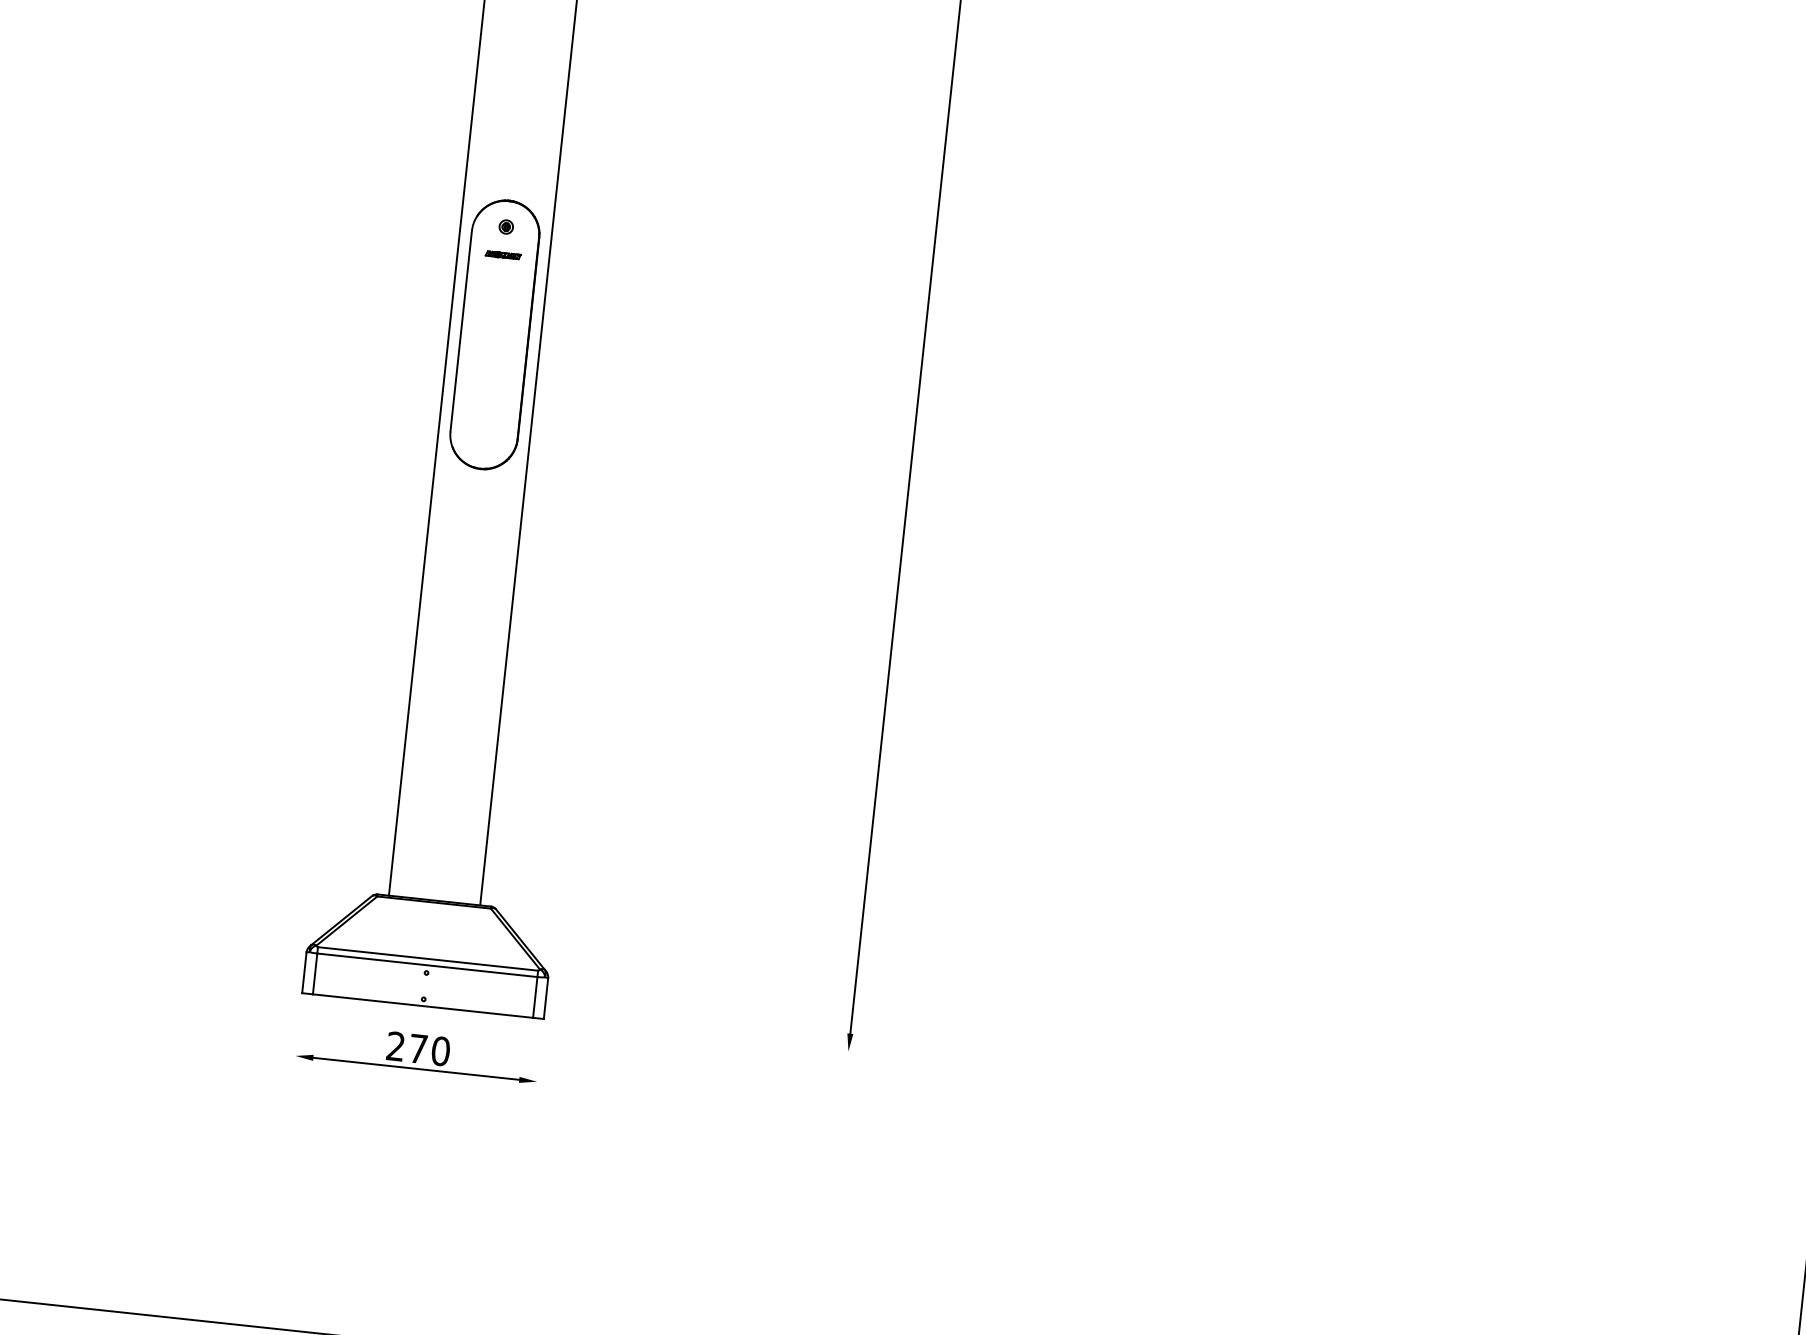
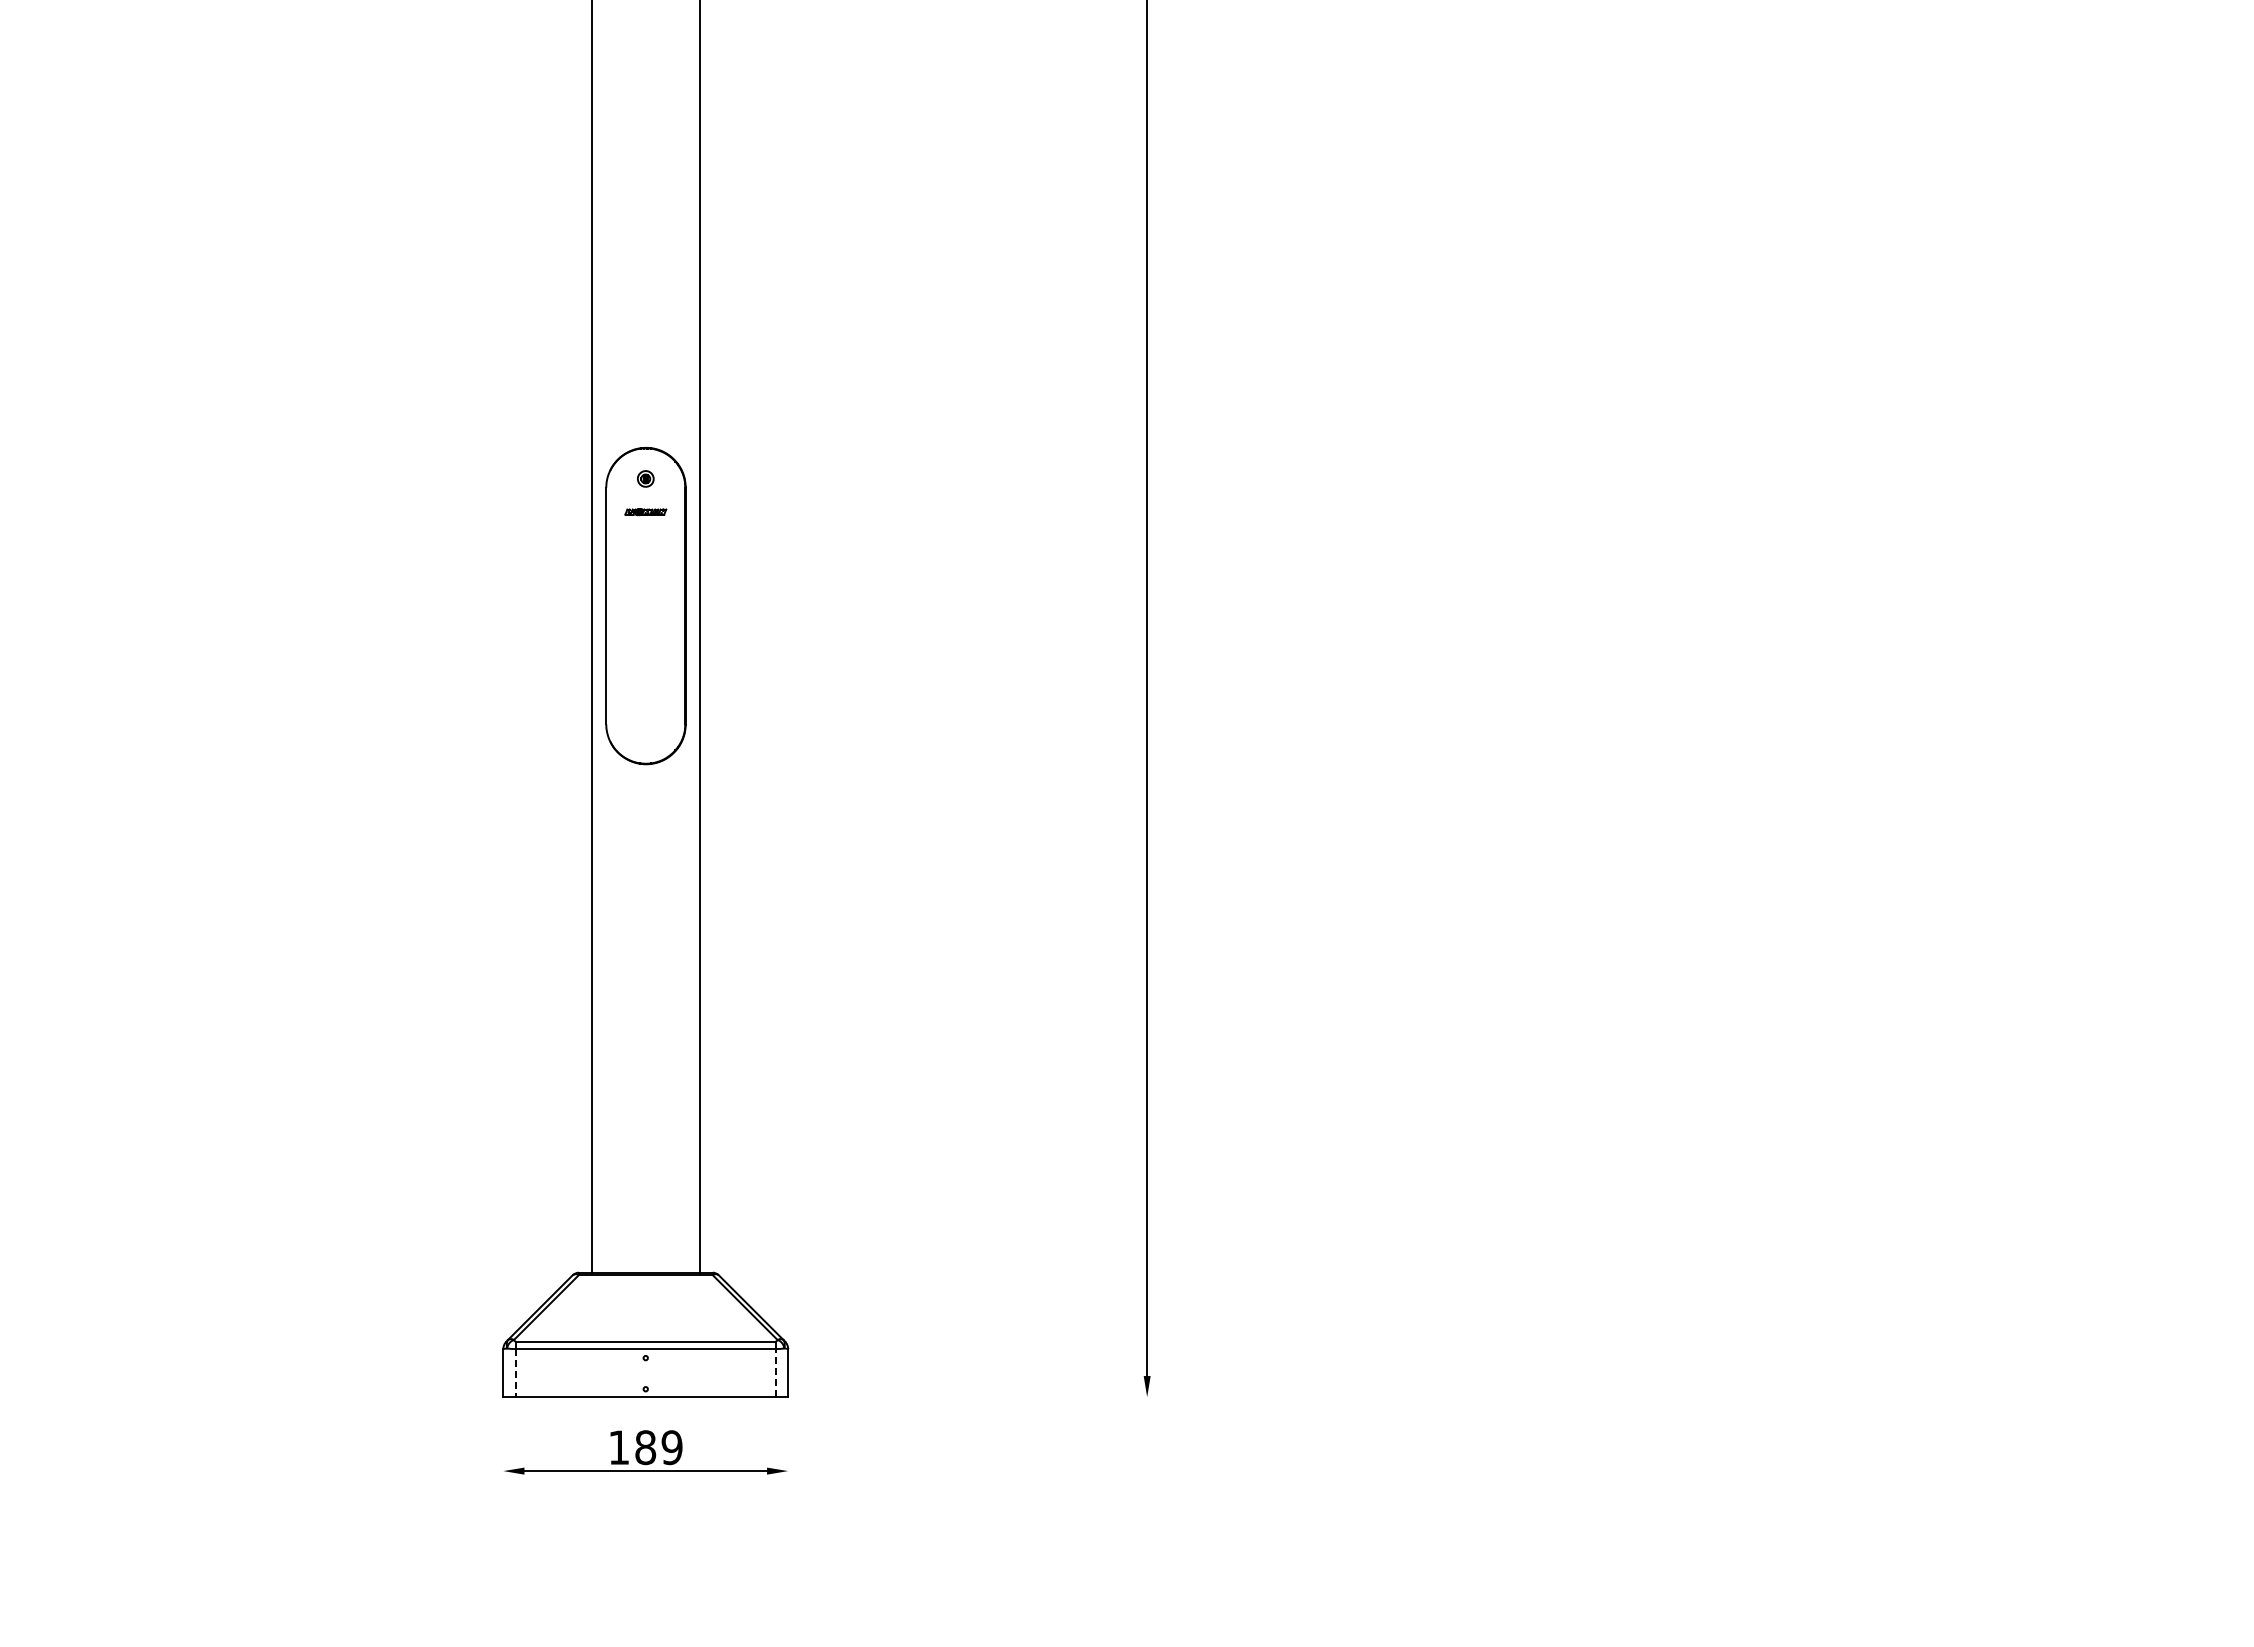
line: (315, 974) -> (516, 1373), solid -> dashed
line: (535, 996) -> (775, 1372), solid -> dashed
text: (418, 1048) -> (645, 1447), 270 -> 189

